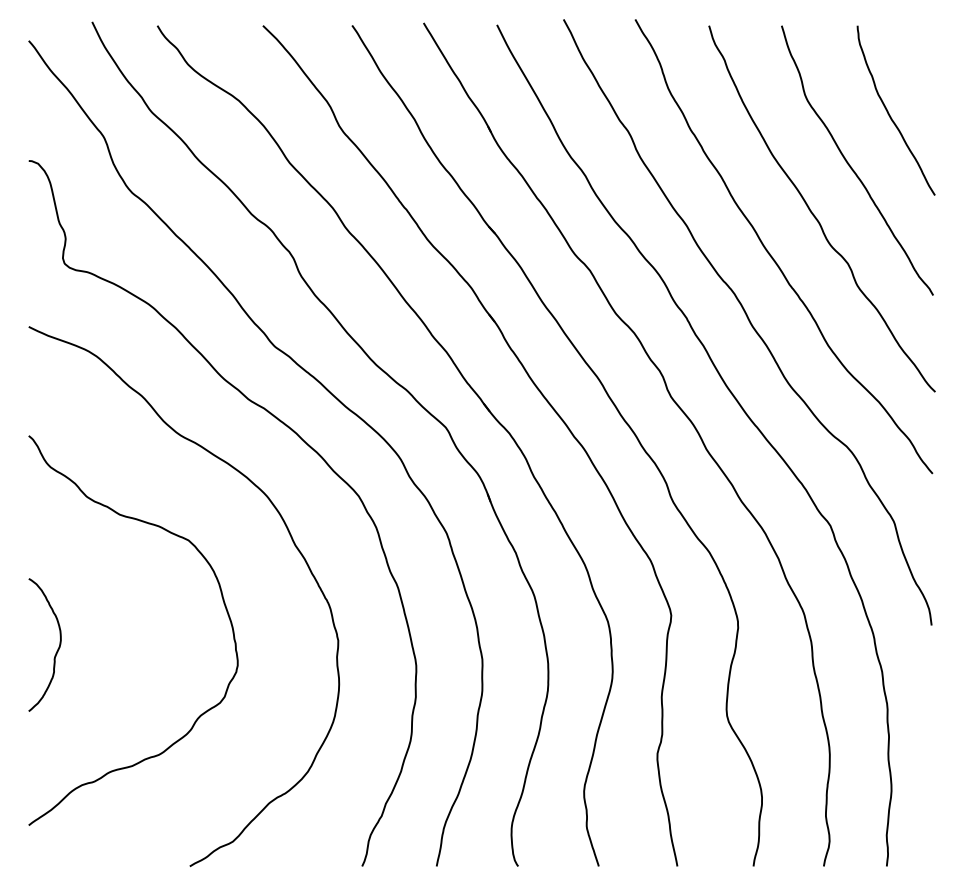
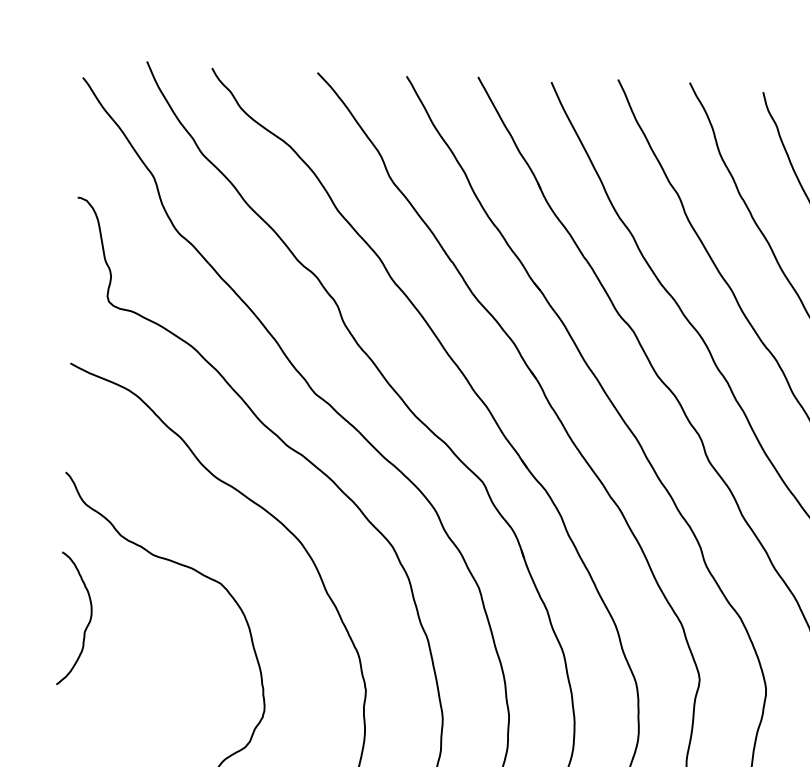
curve: (57, 648) -> (87, 623), moved

